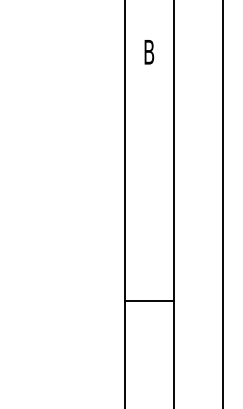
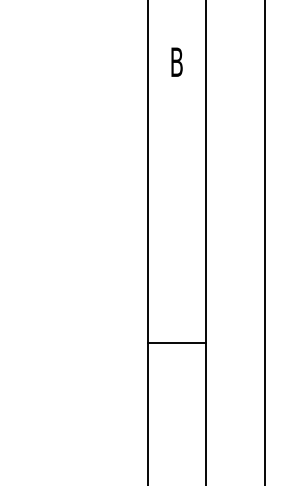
line: (148, 300) -> (176, 342), moved

